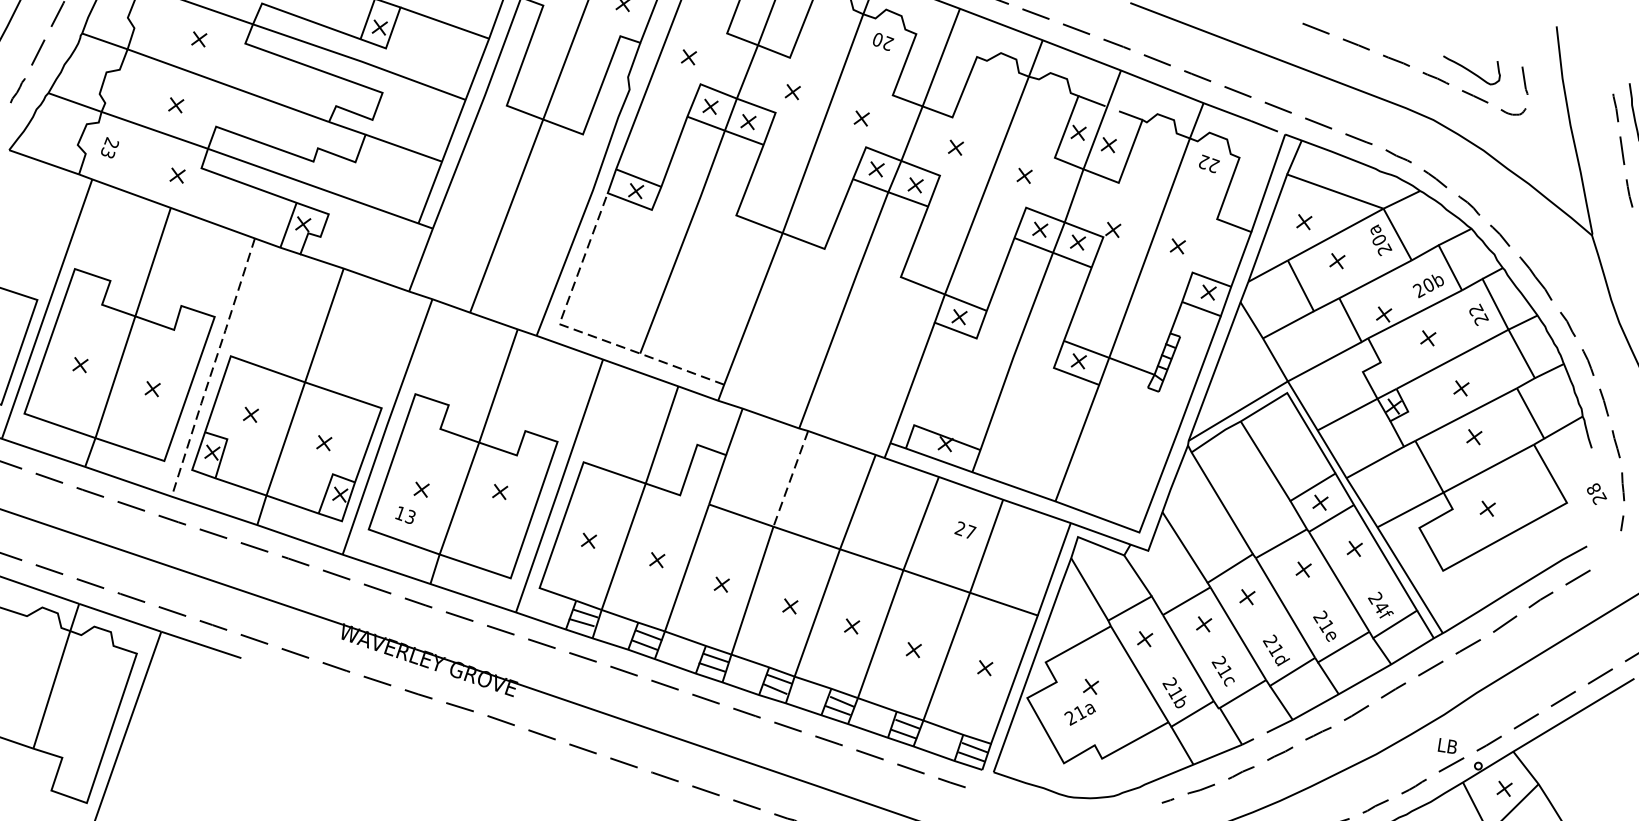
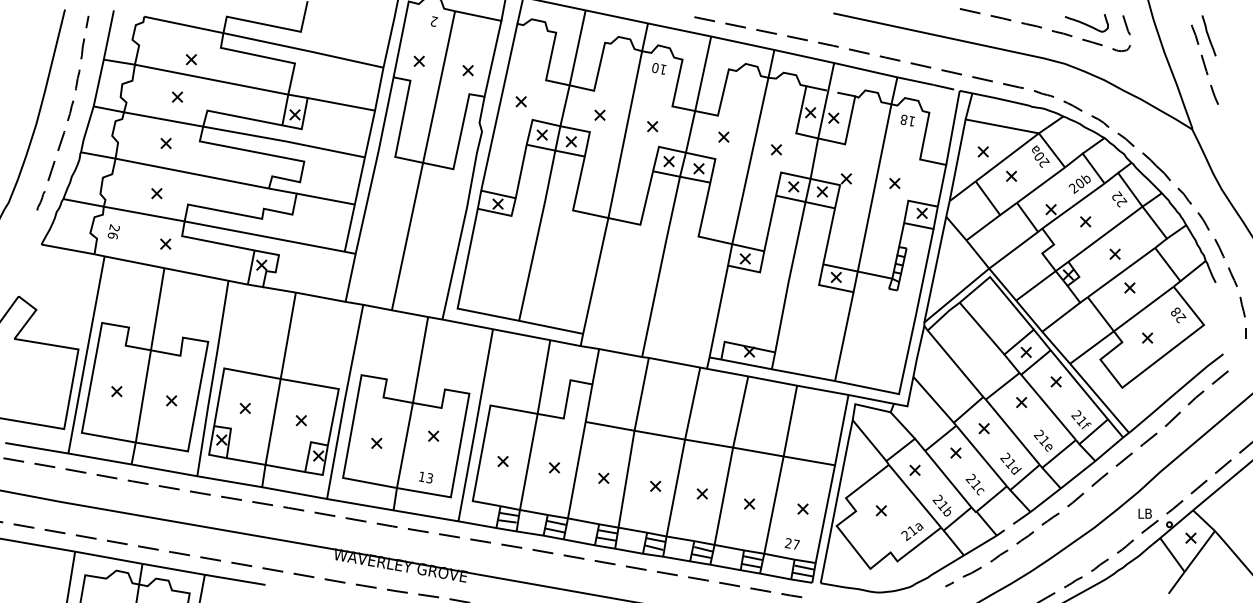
text: (888, 43) -> (663, 69), 20 -> 10
text: (107, 152) -> (112, 235), 23 -> 26
text: (1208, 163) -> (907, 120), 22 -> 18
line: (576, 330) -> (470, 311), dashed -> solid
line: (212, 367) -> (212, 378), dashed -> solid
line: (790, 479) -> (641, 394), dashed -> solid
text: (1596, 494) -> (1178, 315), moved
text: (406, 515) -> (426, 477), moved
text: (964, 529) -> (791, 543), moved
text: (1380, 607) -> (1081, 421), 24f -> 21f
text: (1080, 713) -> (912, 531), moved

